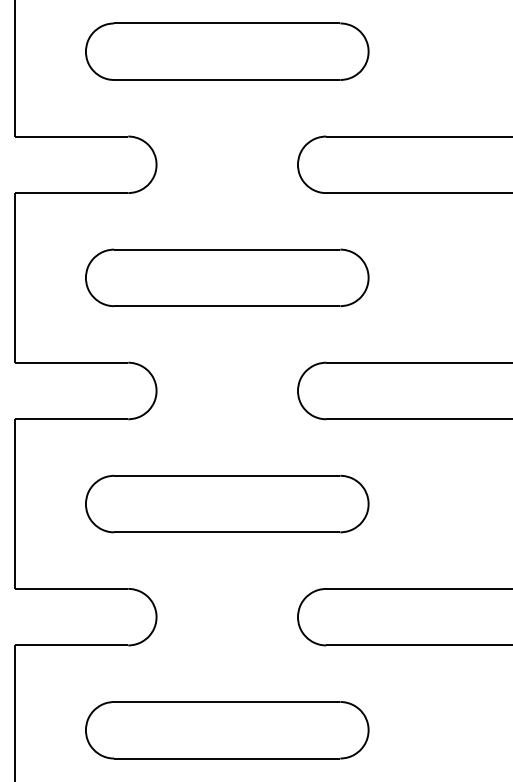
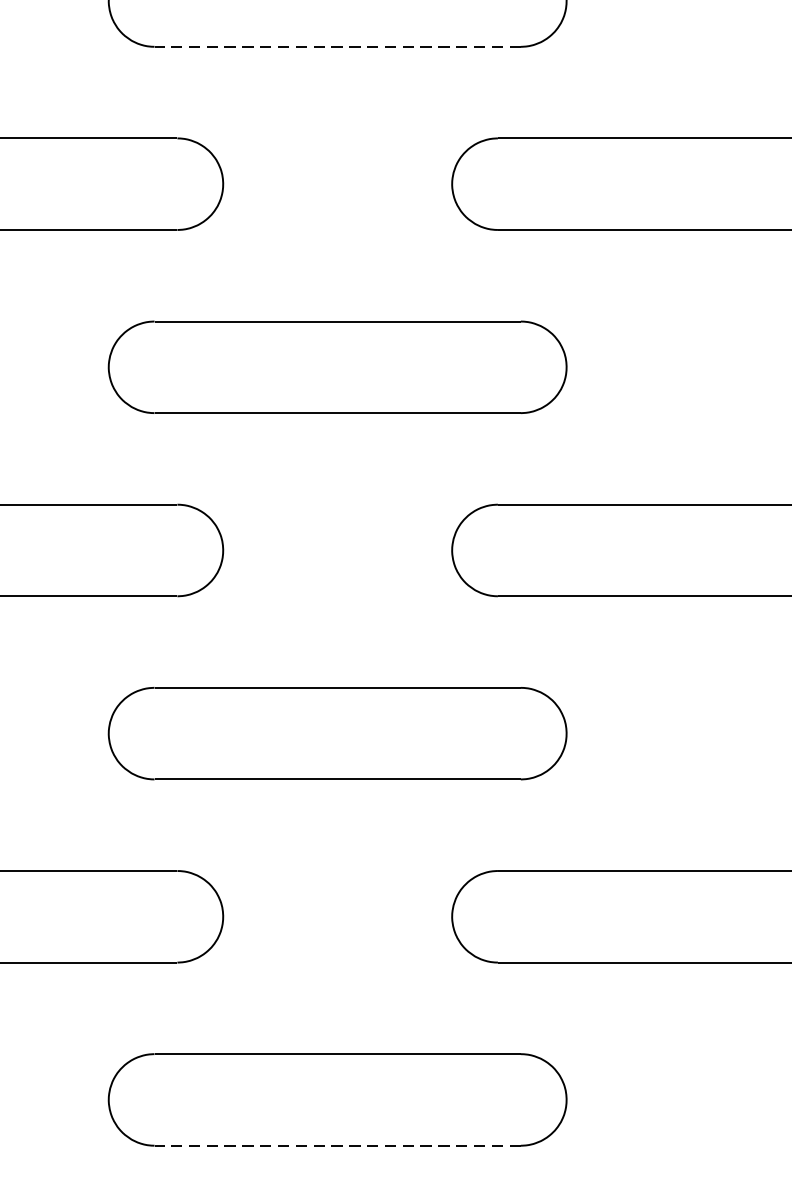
line: (226, 80) -> (336, 47), solid -> dashed
line: (226, 758) -> (336, 1145), solid -> dashed

